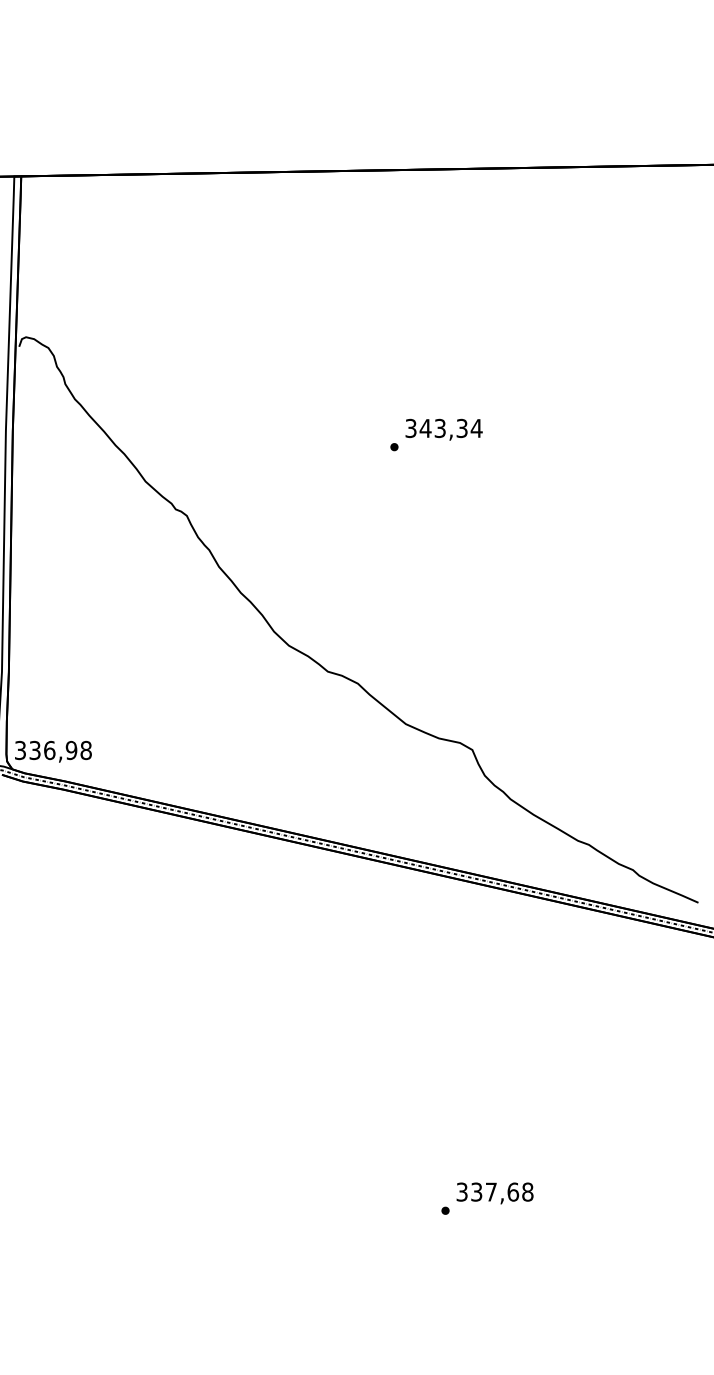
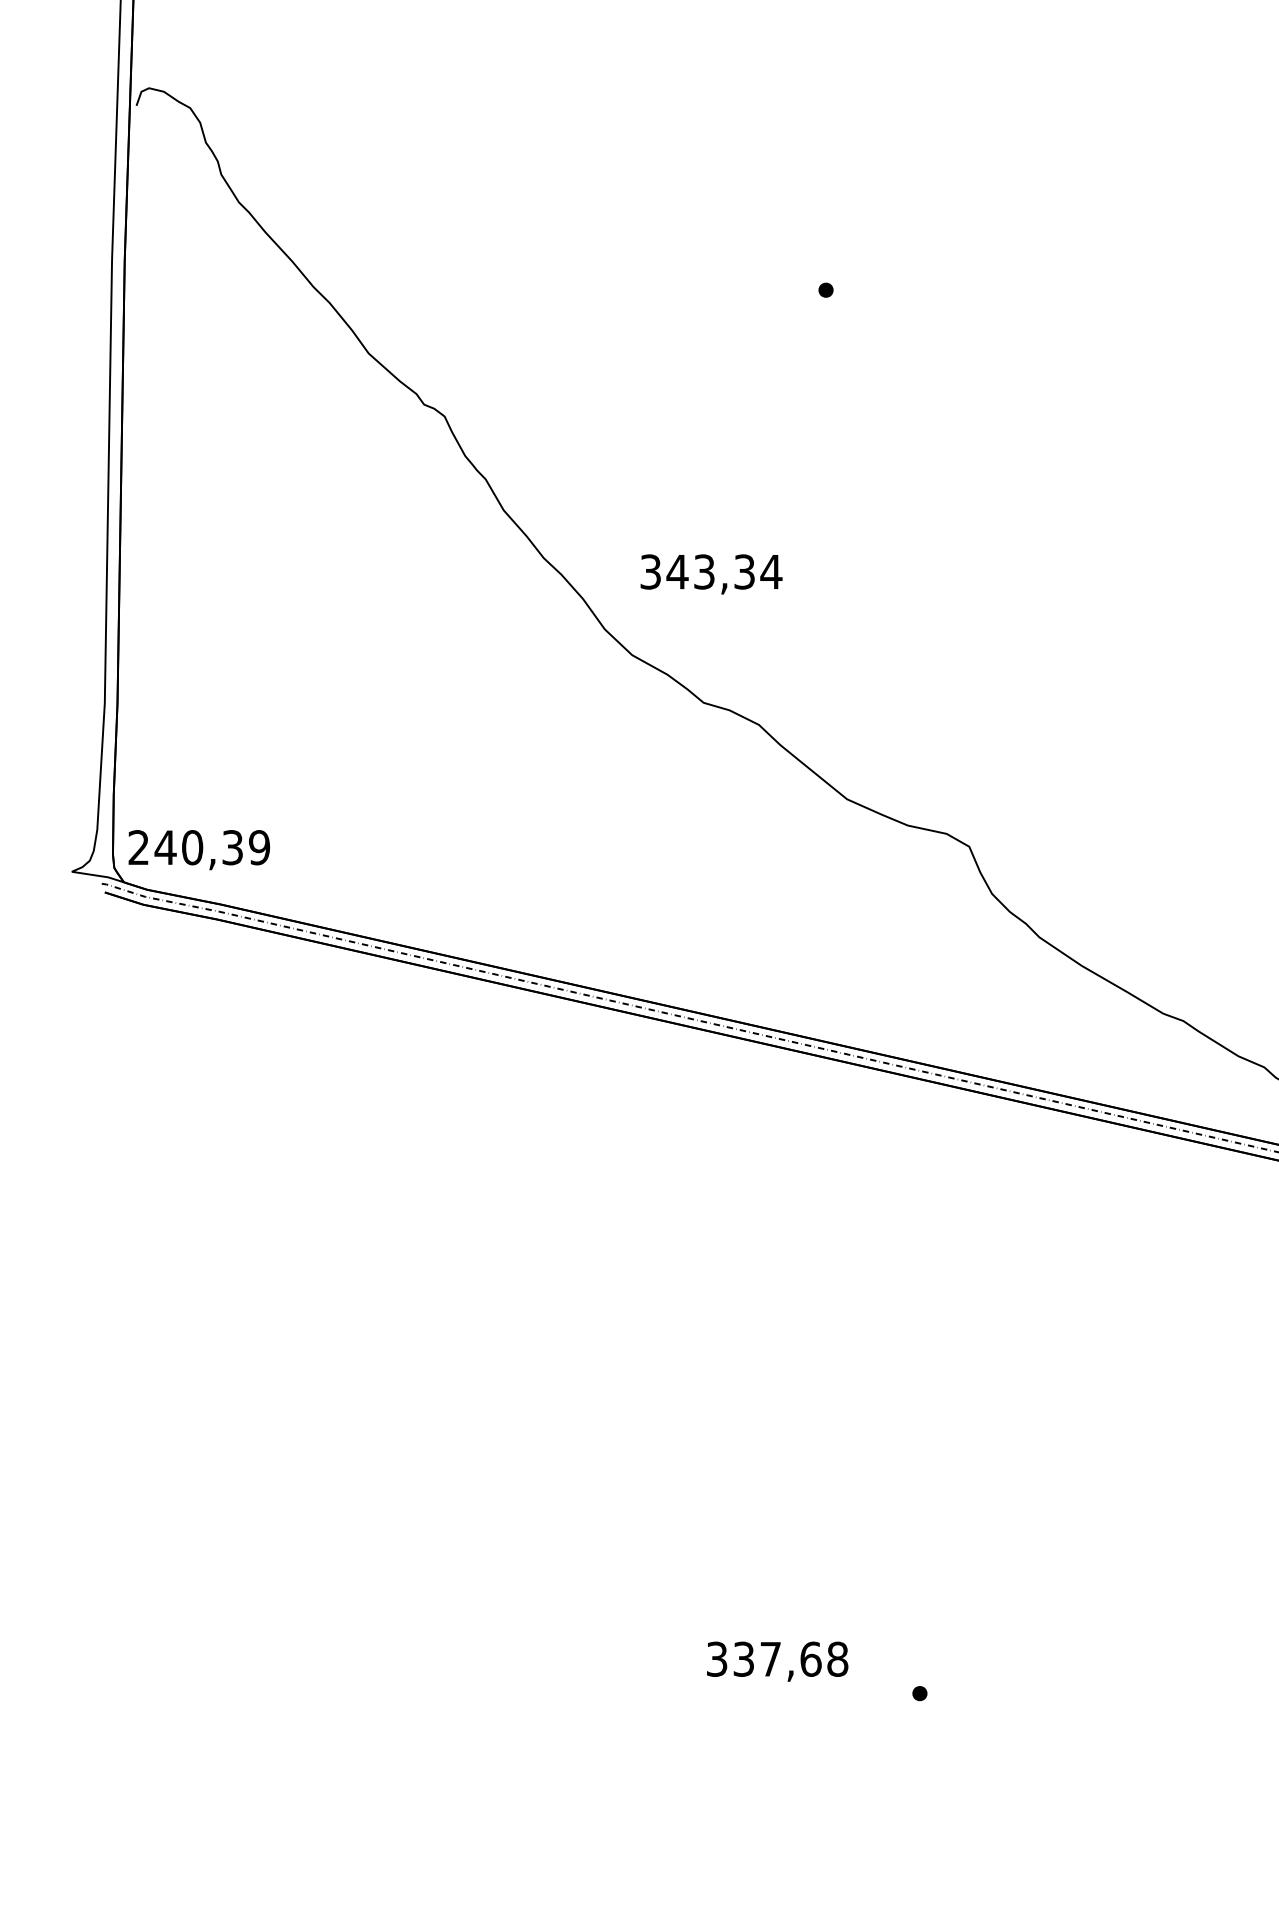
text: (443, 429) -> (710, 573), moved
text: (53, 750) -> (199, 847), 336,98 -> 240,39
text: (494, 1193) -> (776, 1661), moved

